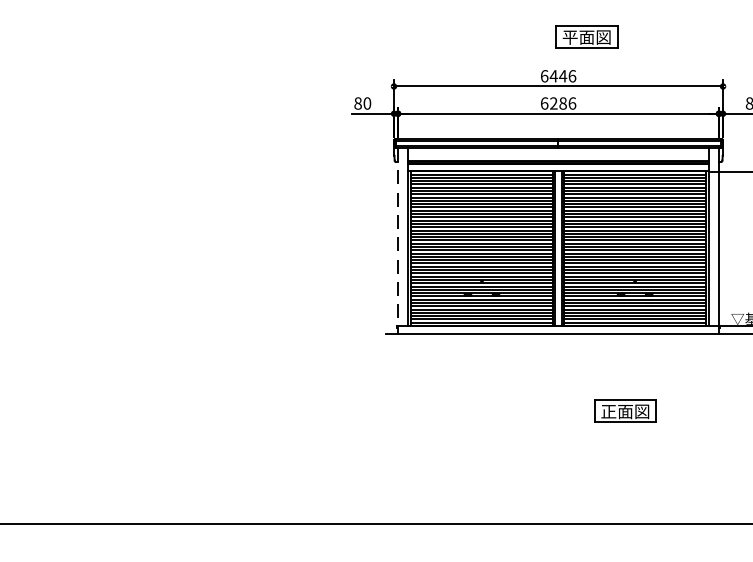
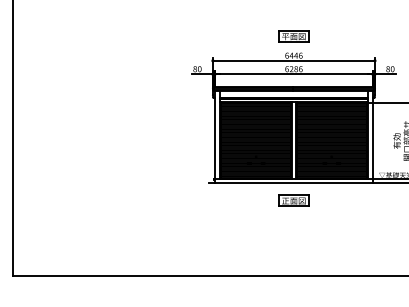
part: (586, 37) -> (293, 36), moved
line: (397, 238) -> (214, 135), dashed -> solid
part: (624, 410) -> (293, 200), moved

